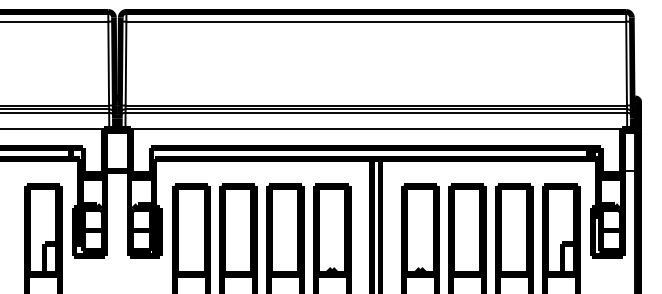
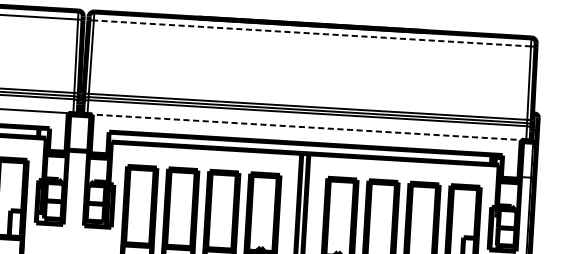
line: (376, 21) -> (312, 33), solid -> dashed
line: (376, 128) -> (307, 126), solid -> dashed

